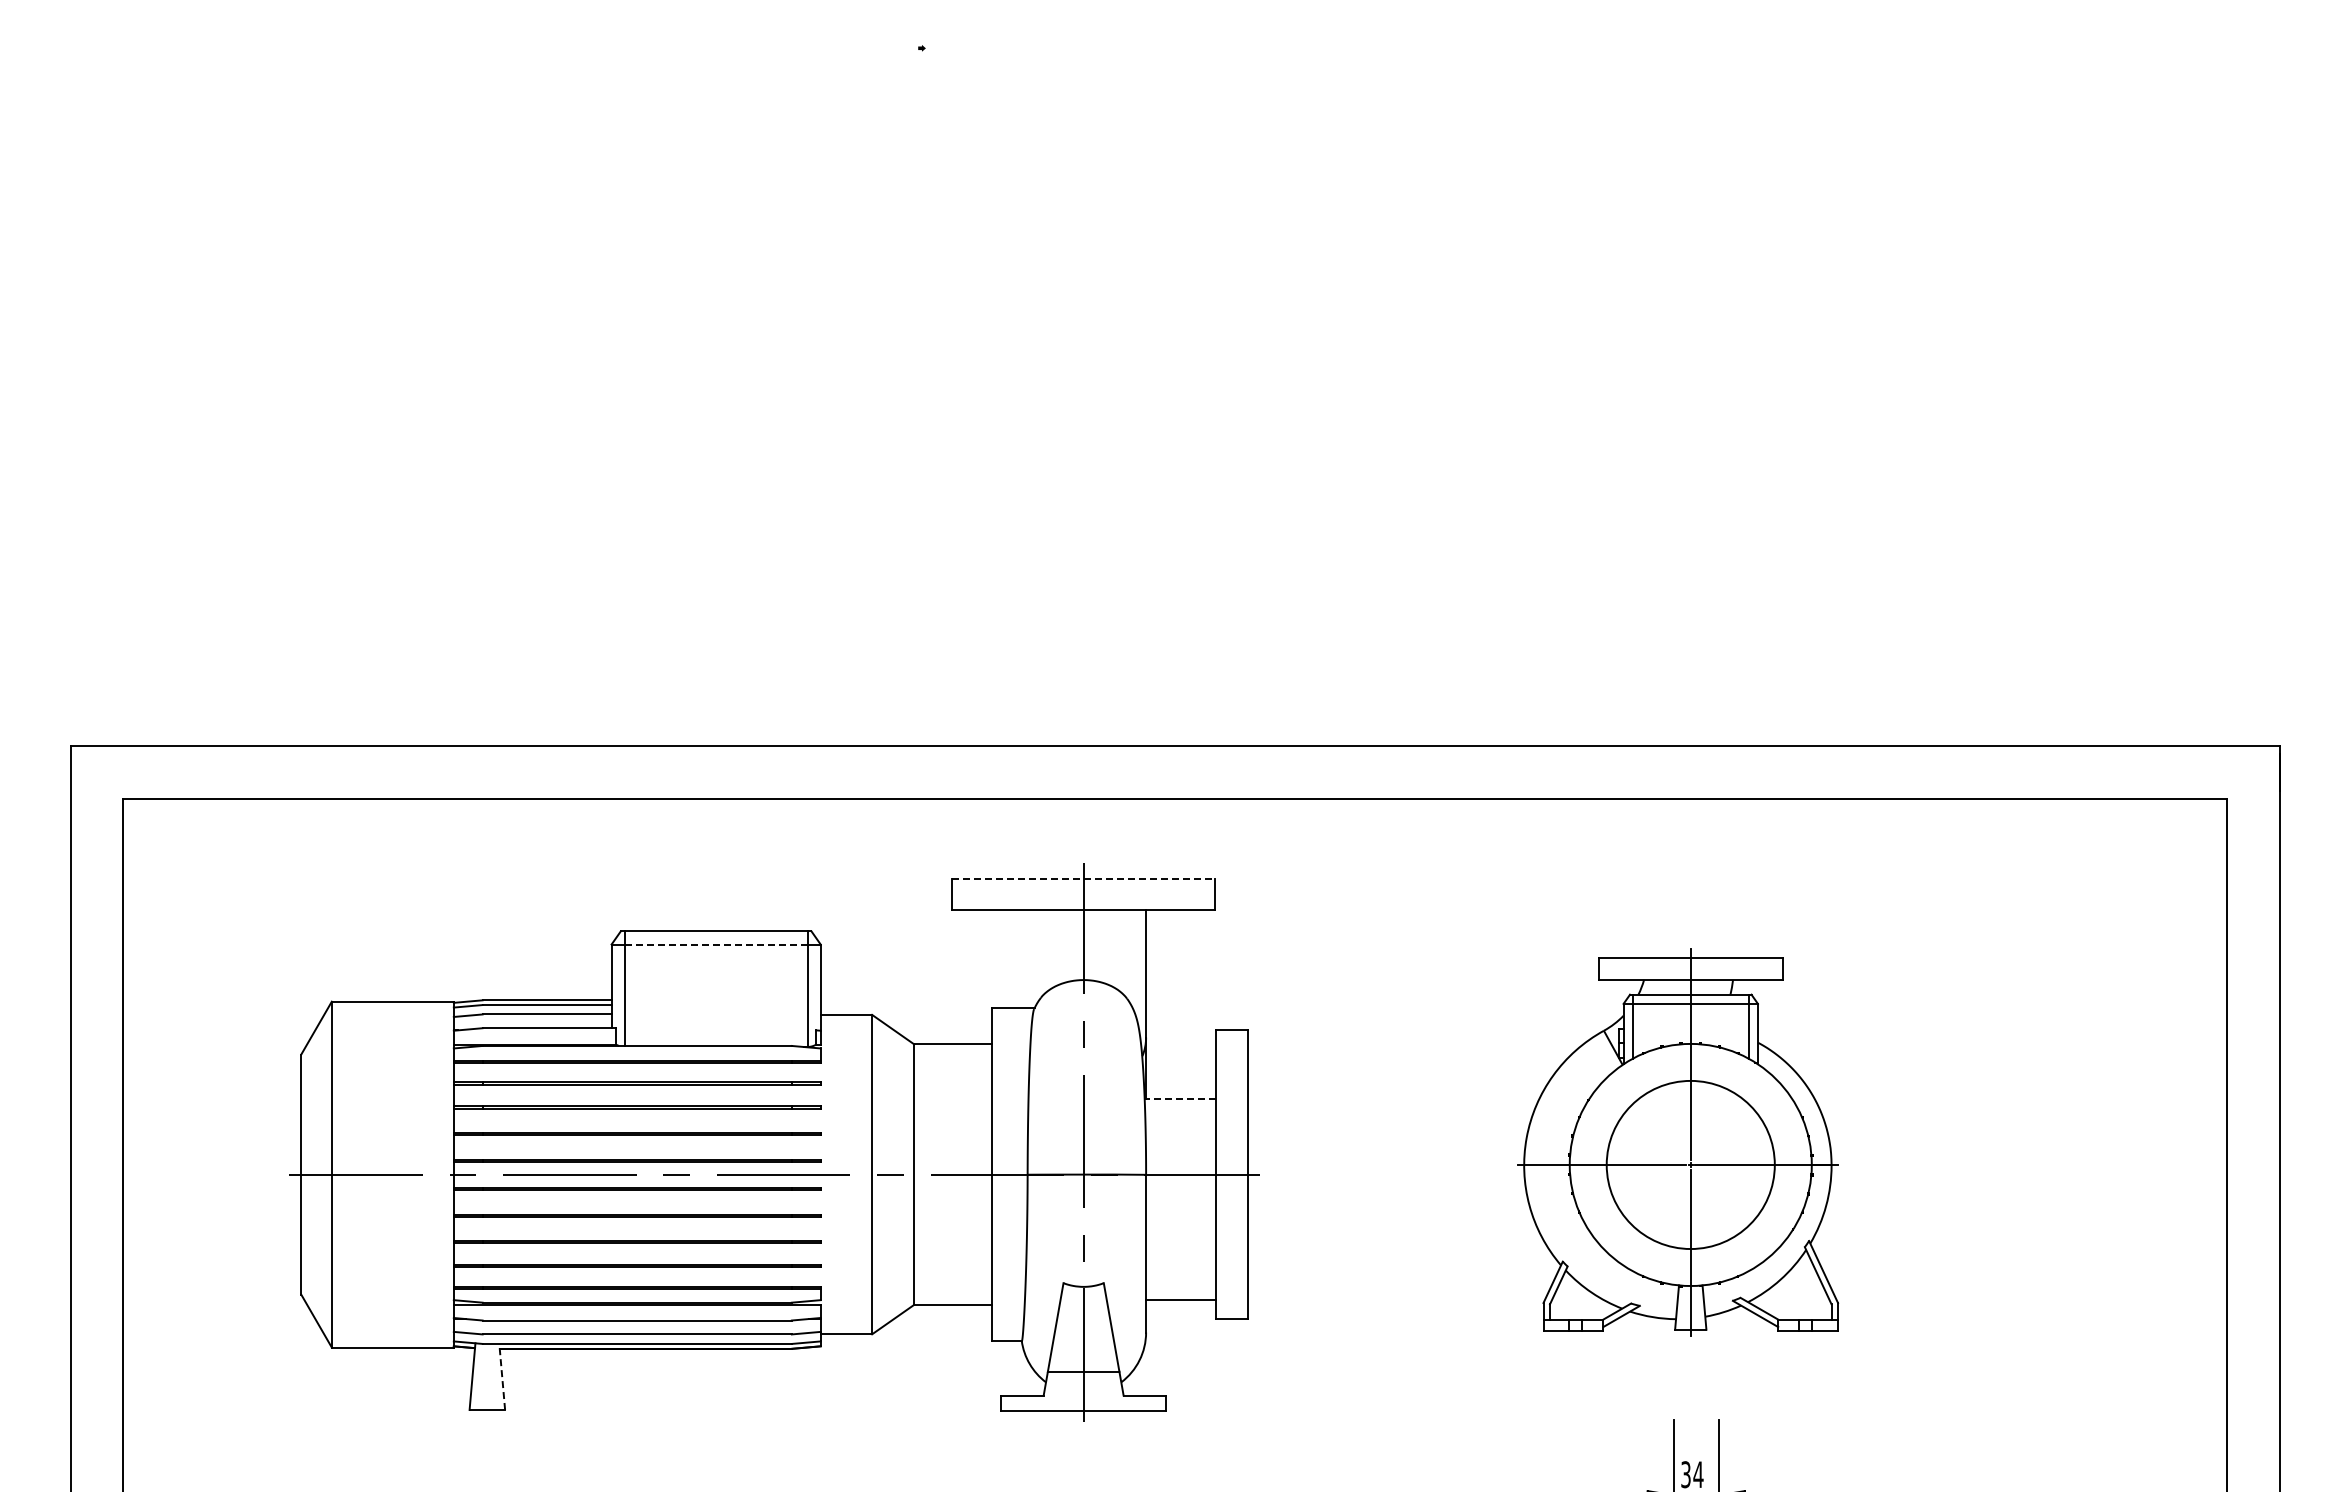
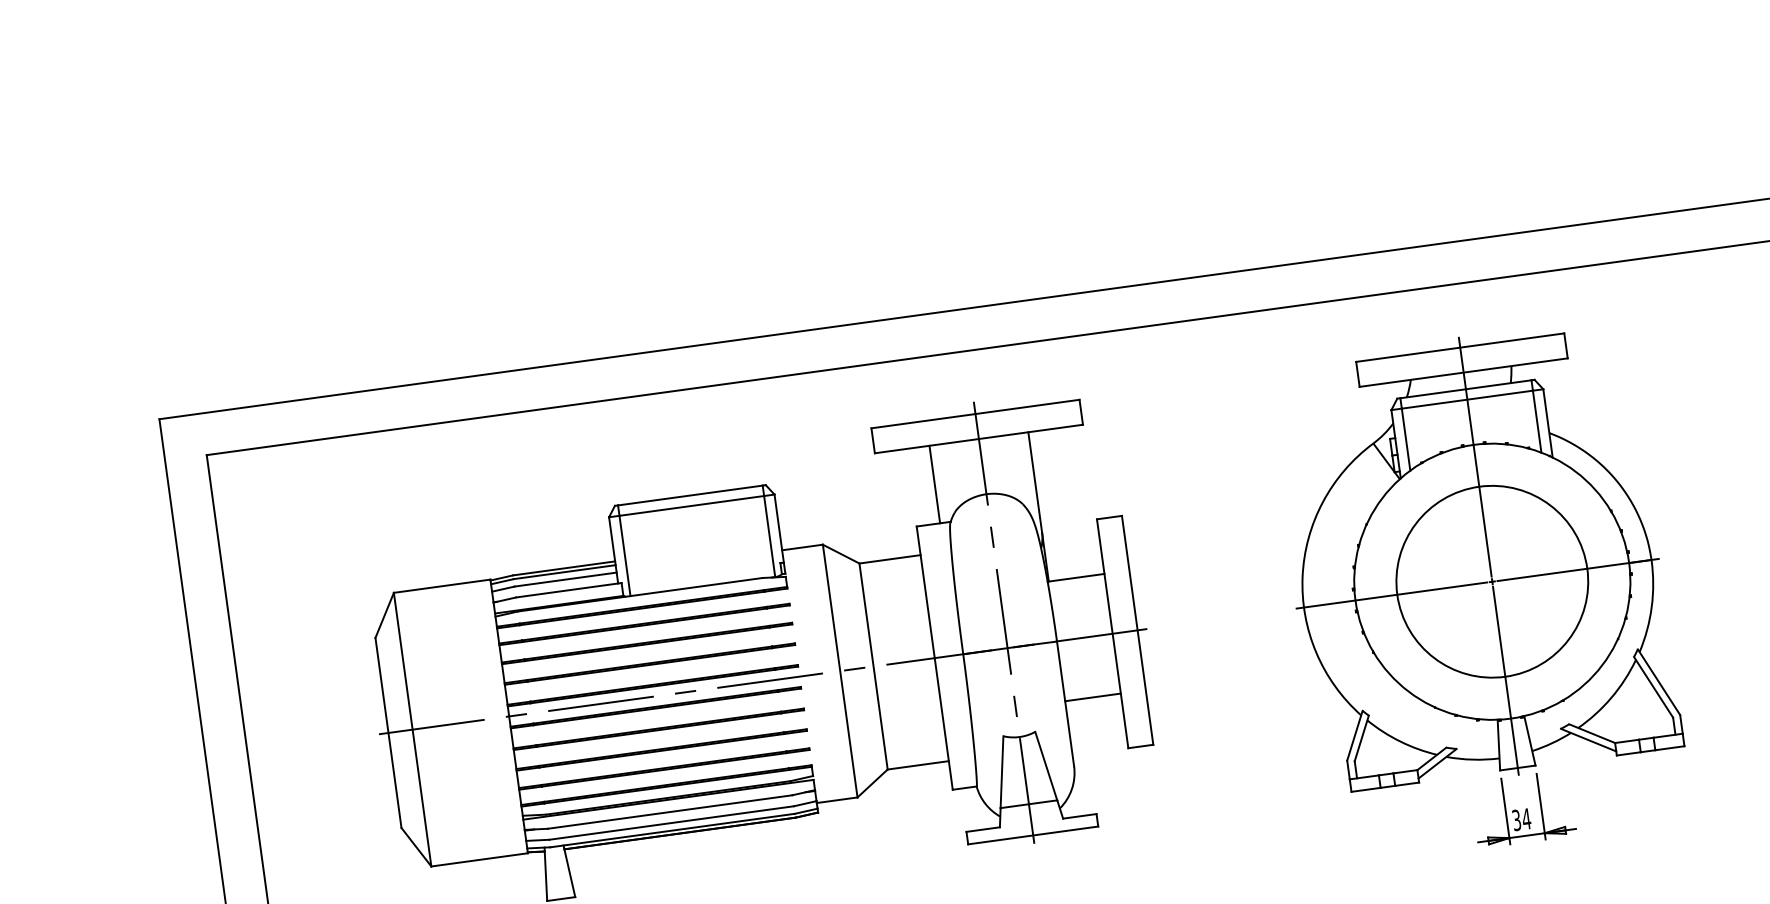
line: (1084, 878) -> (976, 413), dashed -> solid
line: (715, 944) -> (691, 505), dashed -> solid
line: (1021, 959) -> (935, 484), added
line: (1180, 1099) -> (1076, 578), dashed -> solid
part: (1677, 1142) -> (1474, 558), size x1.43
line: (1181, 1300) -> (1093, 697), moved
line: (502, 1376) -> (569, 870), dashed -> solid

